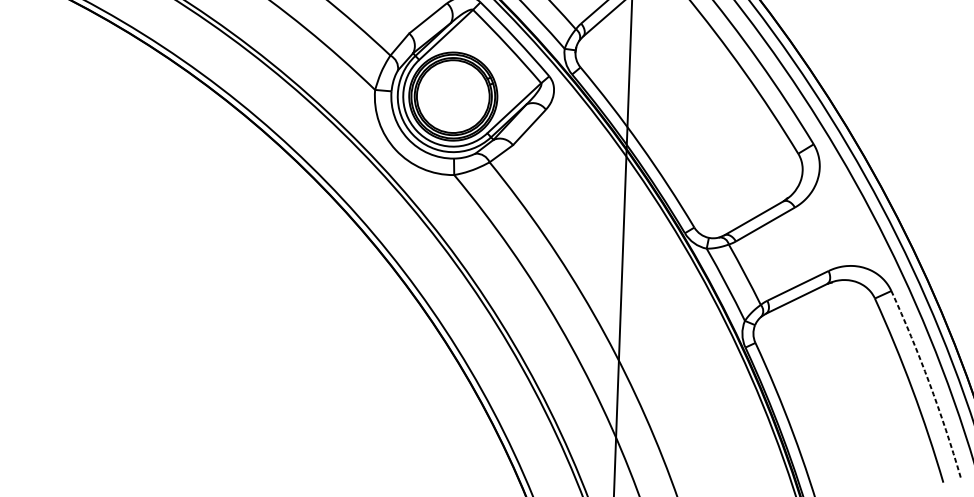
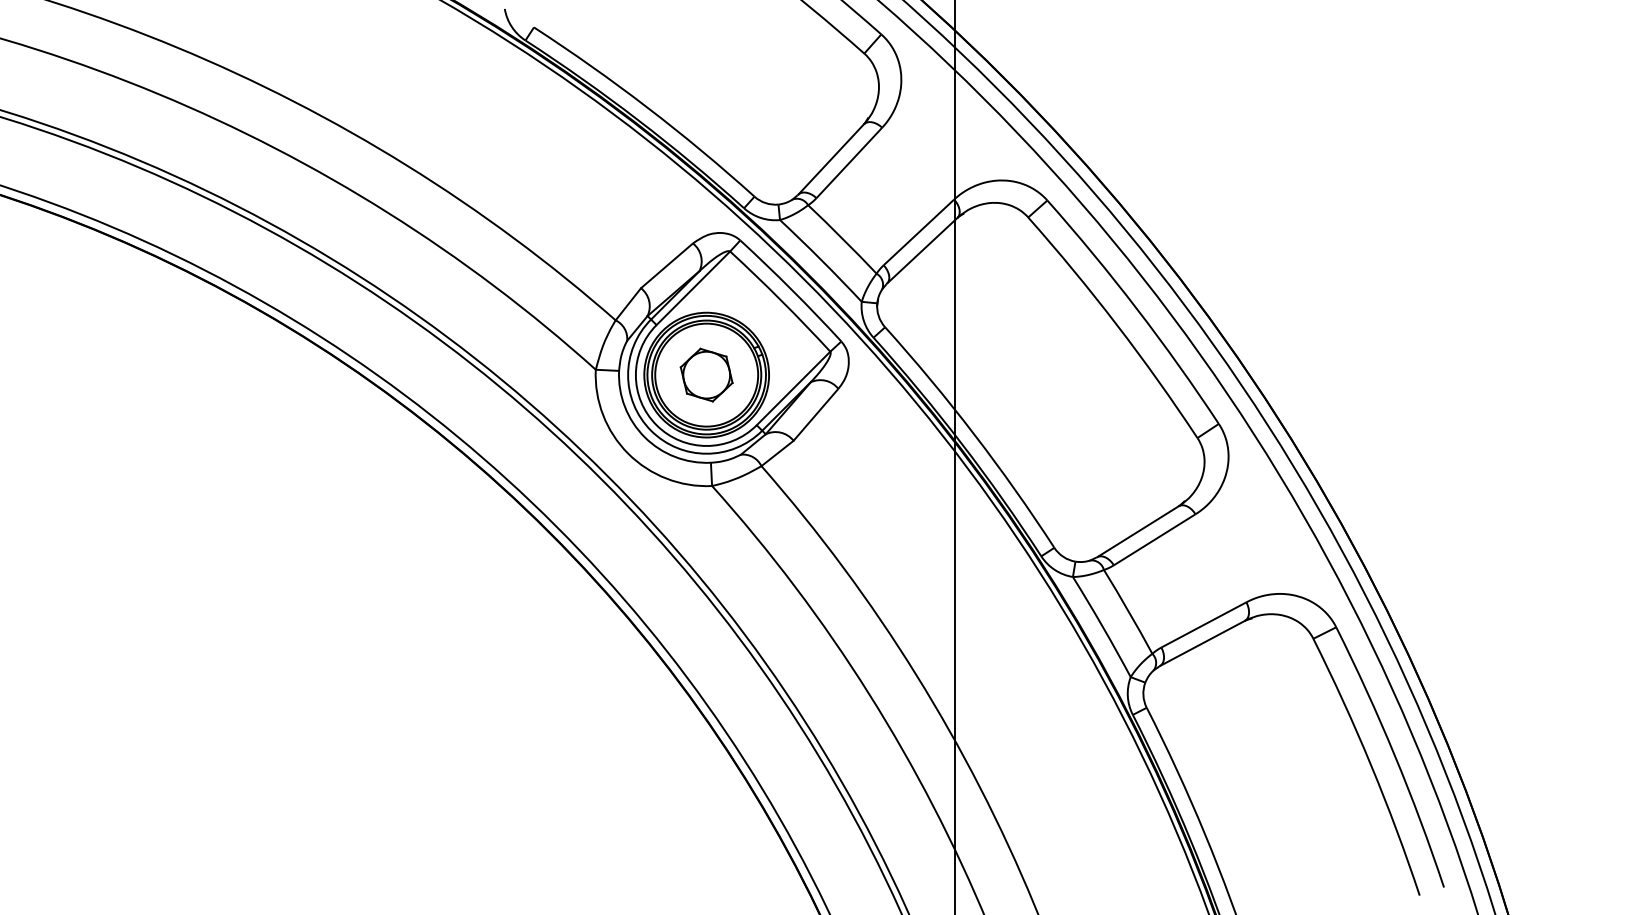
part: (453, 96) -> (706, 374), added
arc: (929, 383) -> (1394, 755), dashed -> solid

